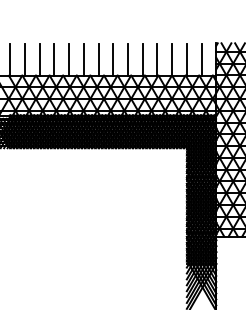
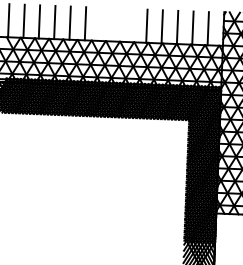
line: (98, 59) -> (100, 24), removed
line: (113, 59) -> (116, 24), removed
line: (127, 59) -> (131, 25), removed

